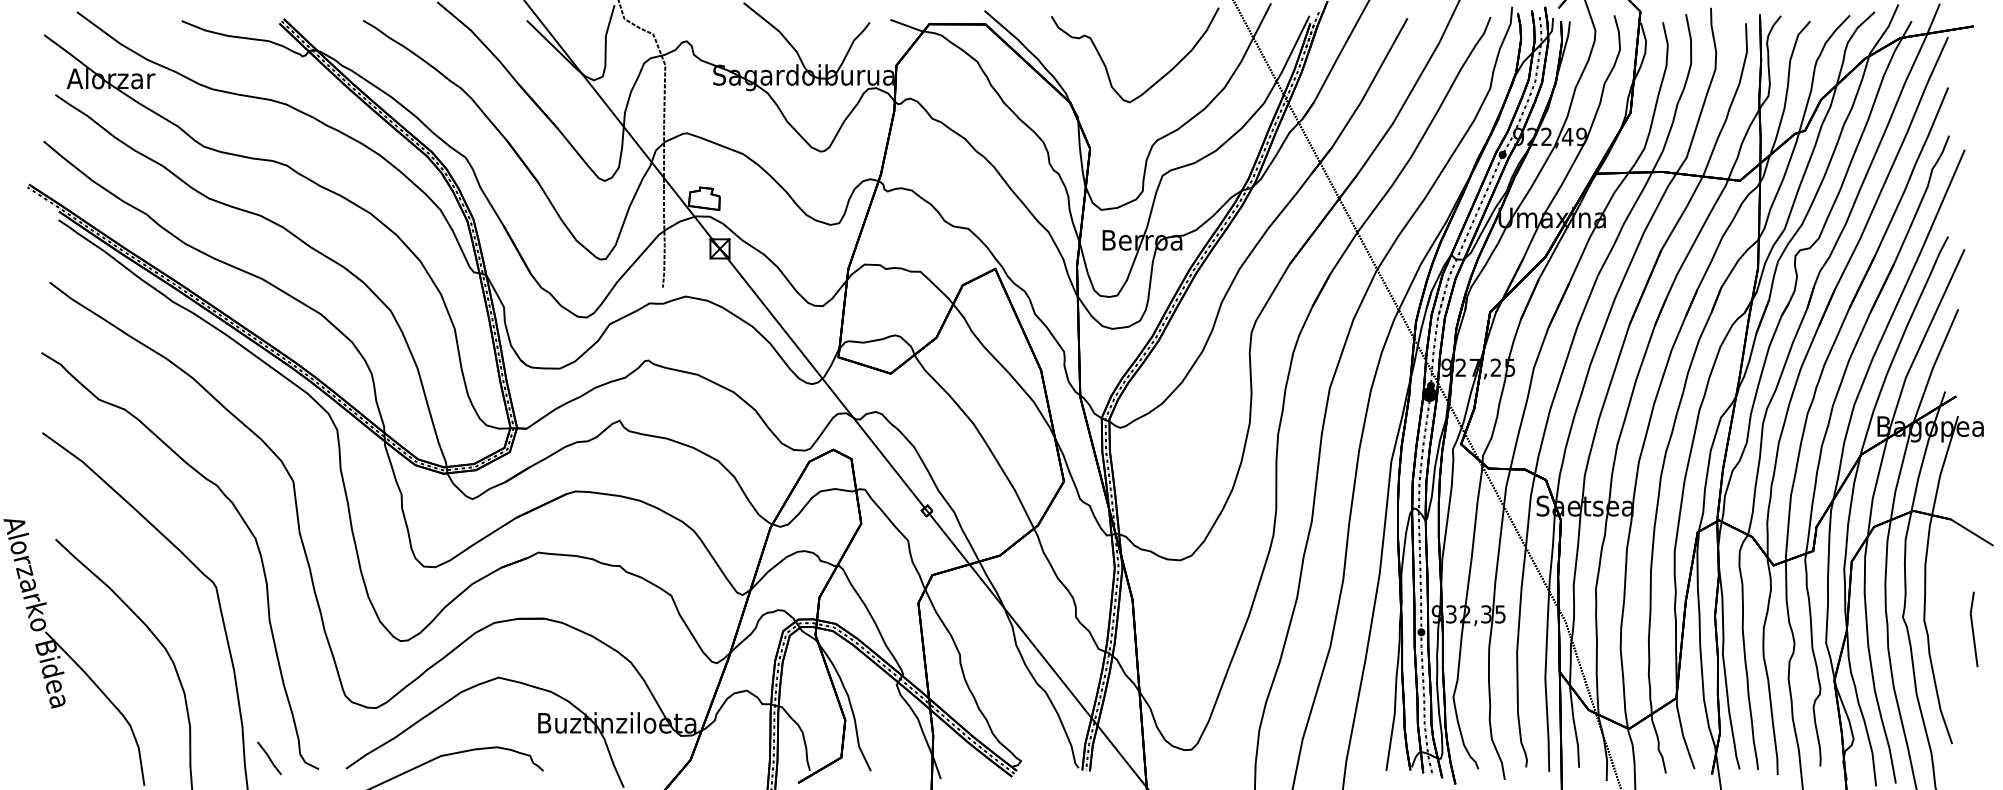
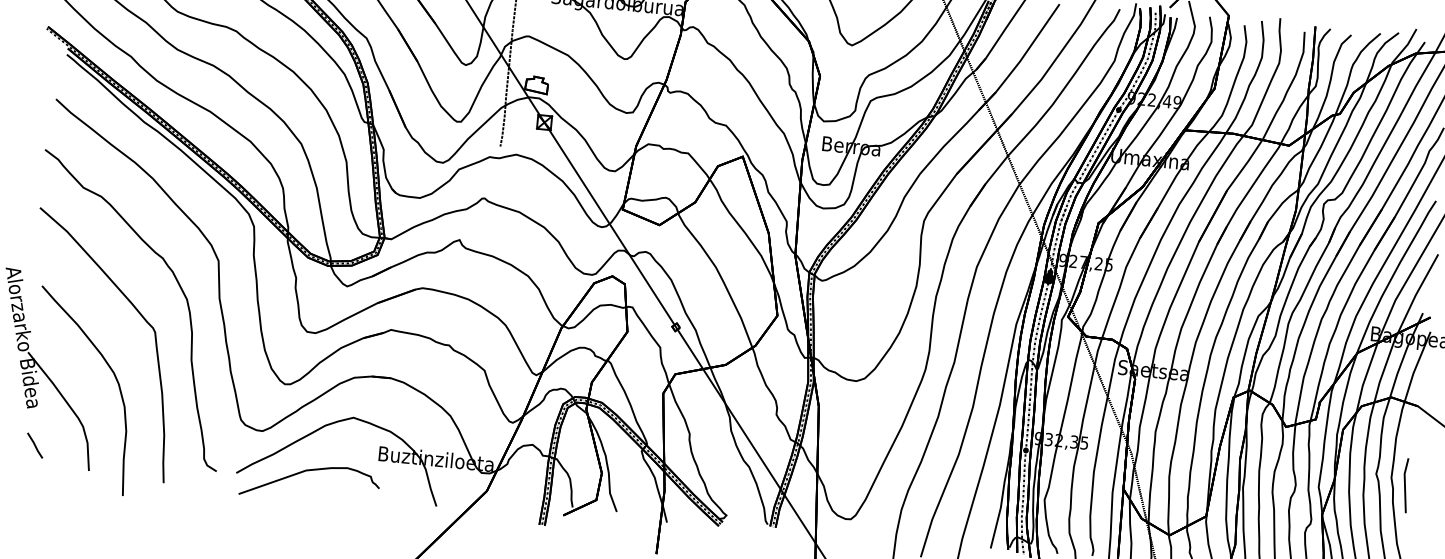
line: (1973, 629) -> (1405, 485), moved
line: (269, 758) -> (35, 445), moved

